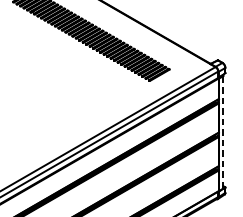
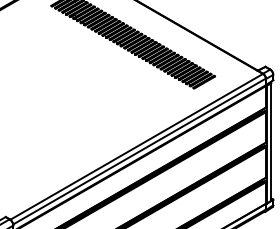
line: (223, 132) -> (271, 142), dashed -> solid

